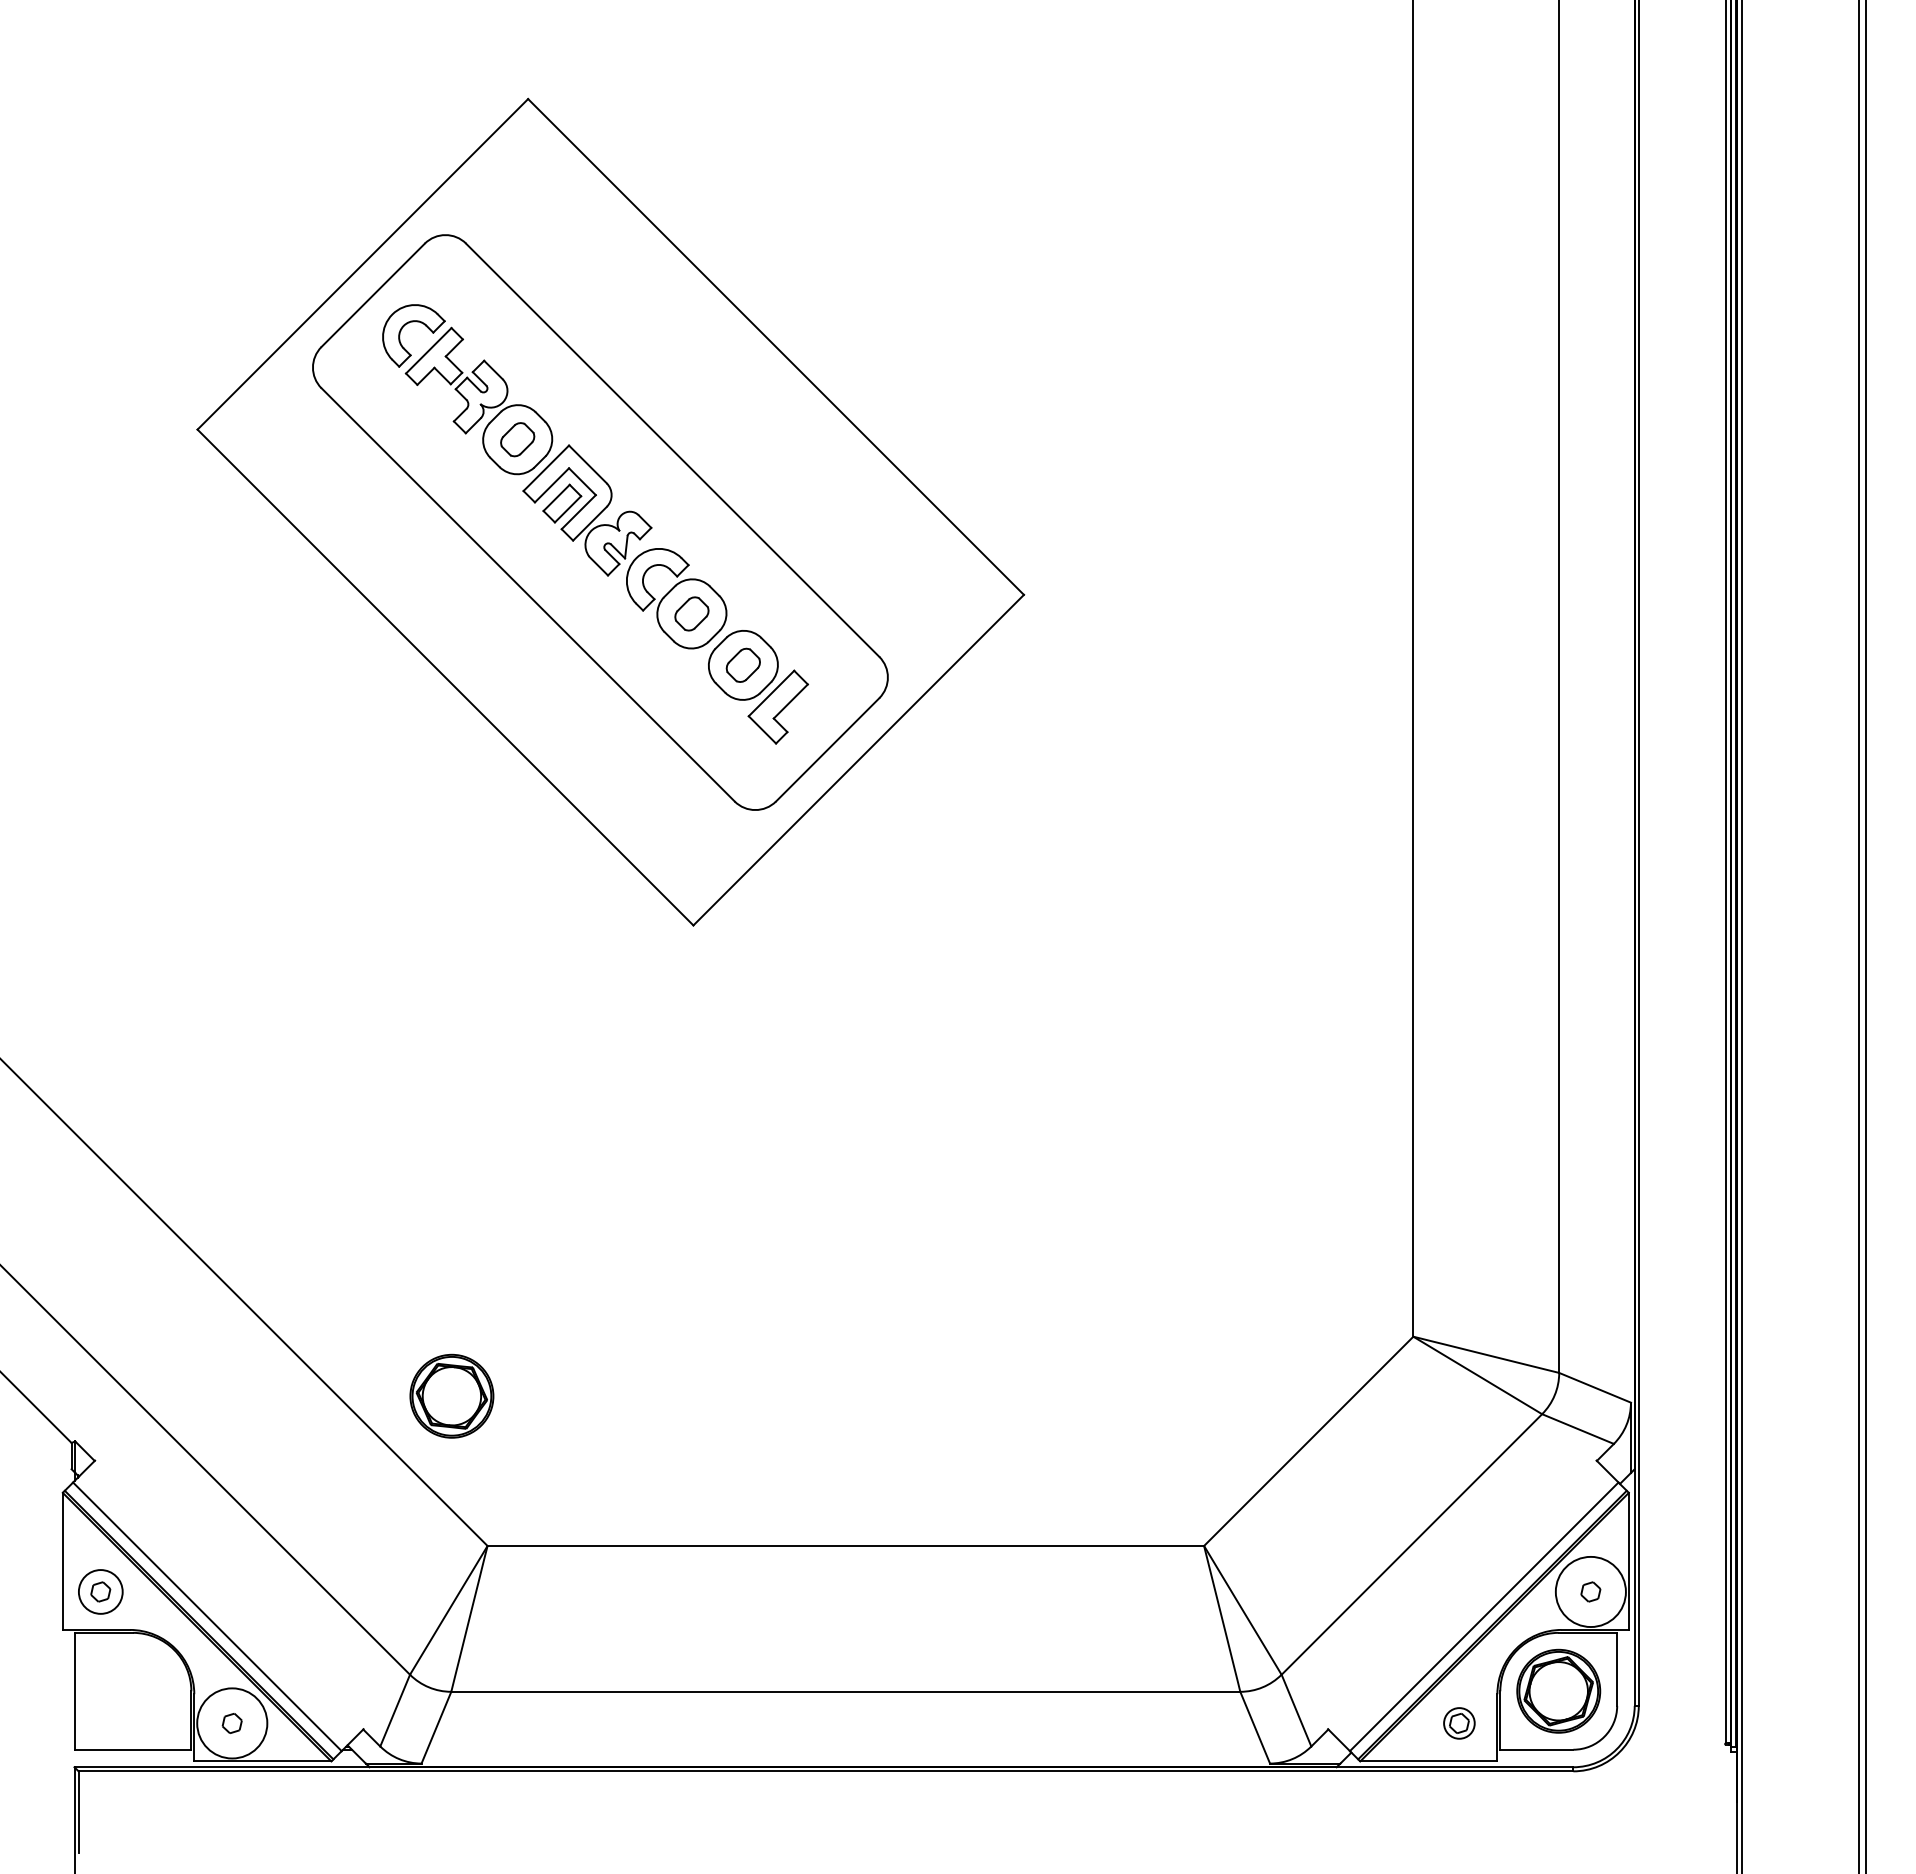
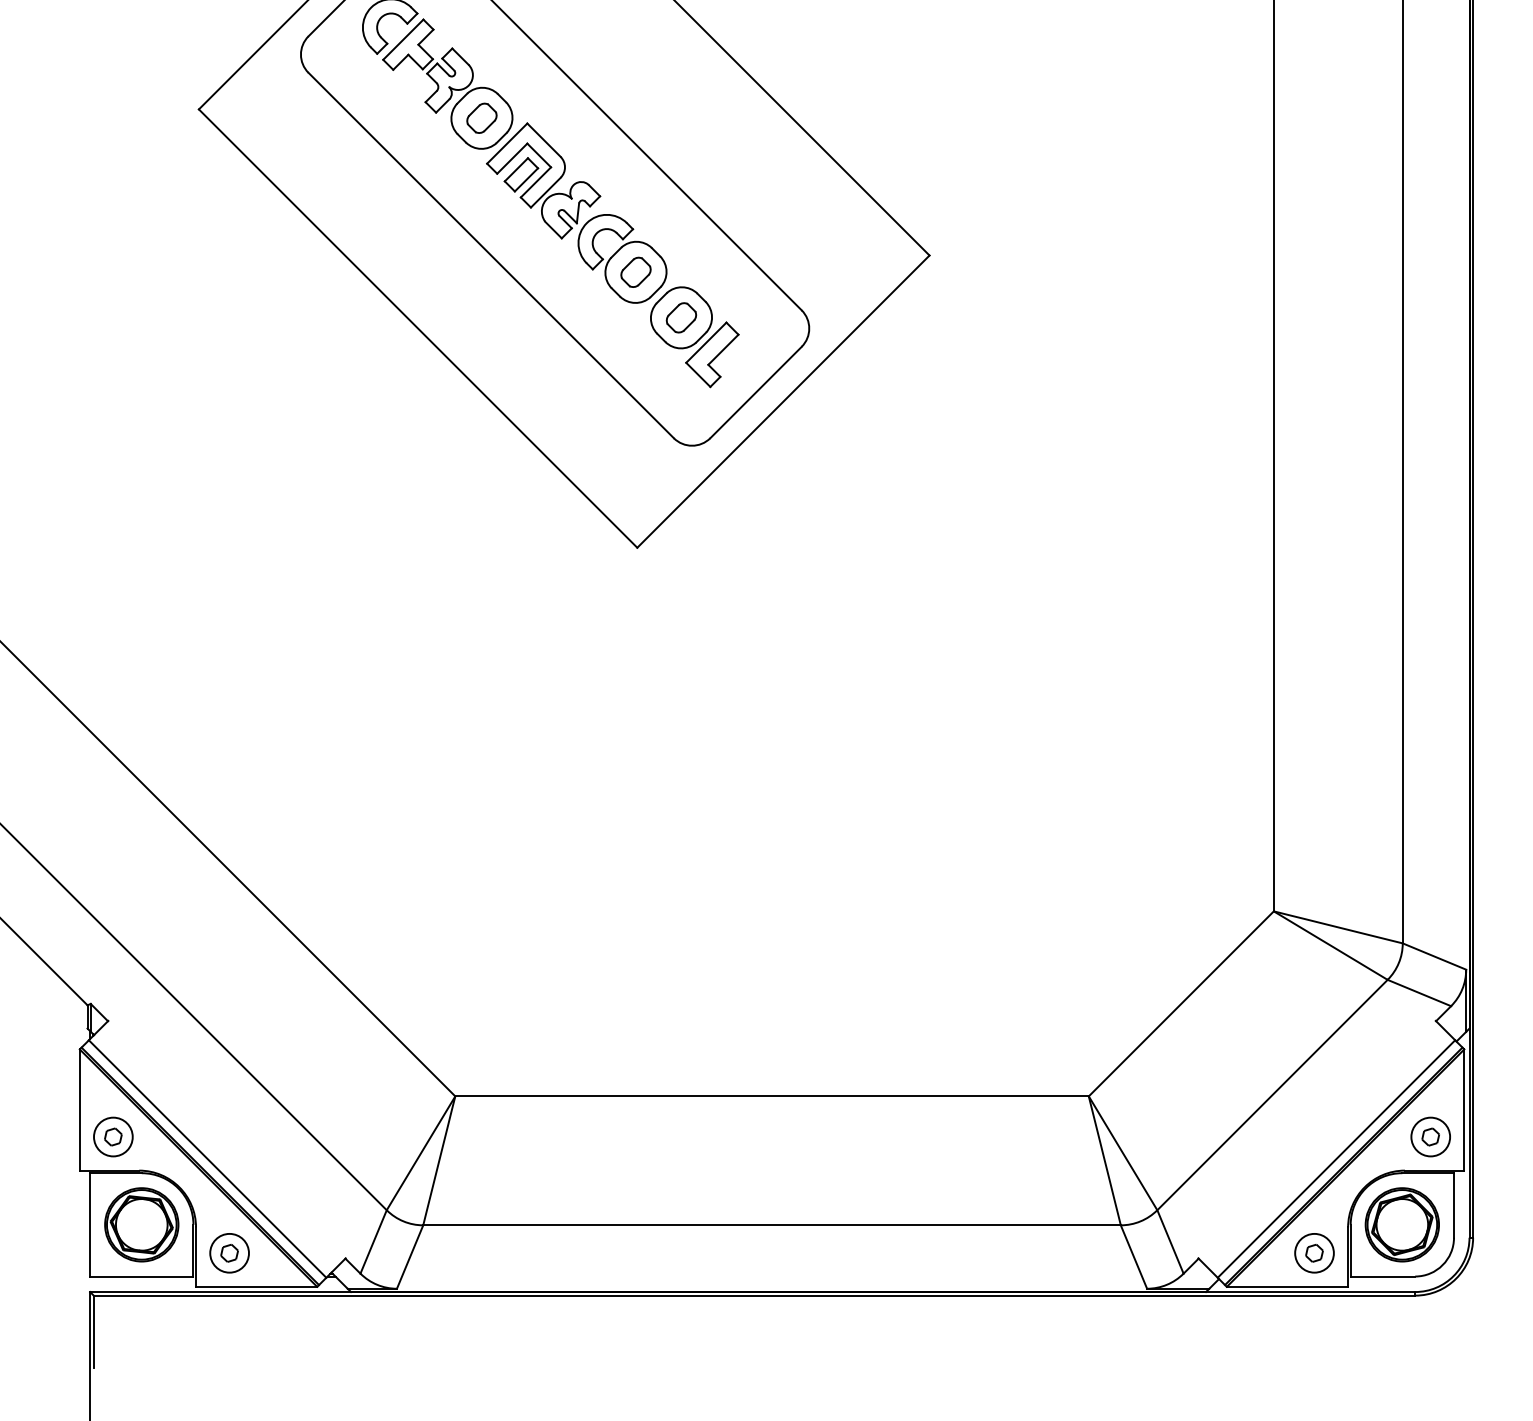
part: (451, 1395) -> (141, 1224), moved
circle: (1590, 1591) -> (1430, 1136), size x0.62
circle: (232, 1723) -> (229, 1253), size x0.62
circle: (1459, 1723) -> (1314, 1253), size x1.43

